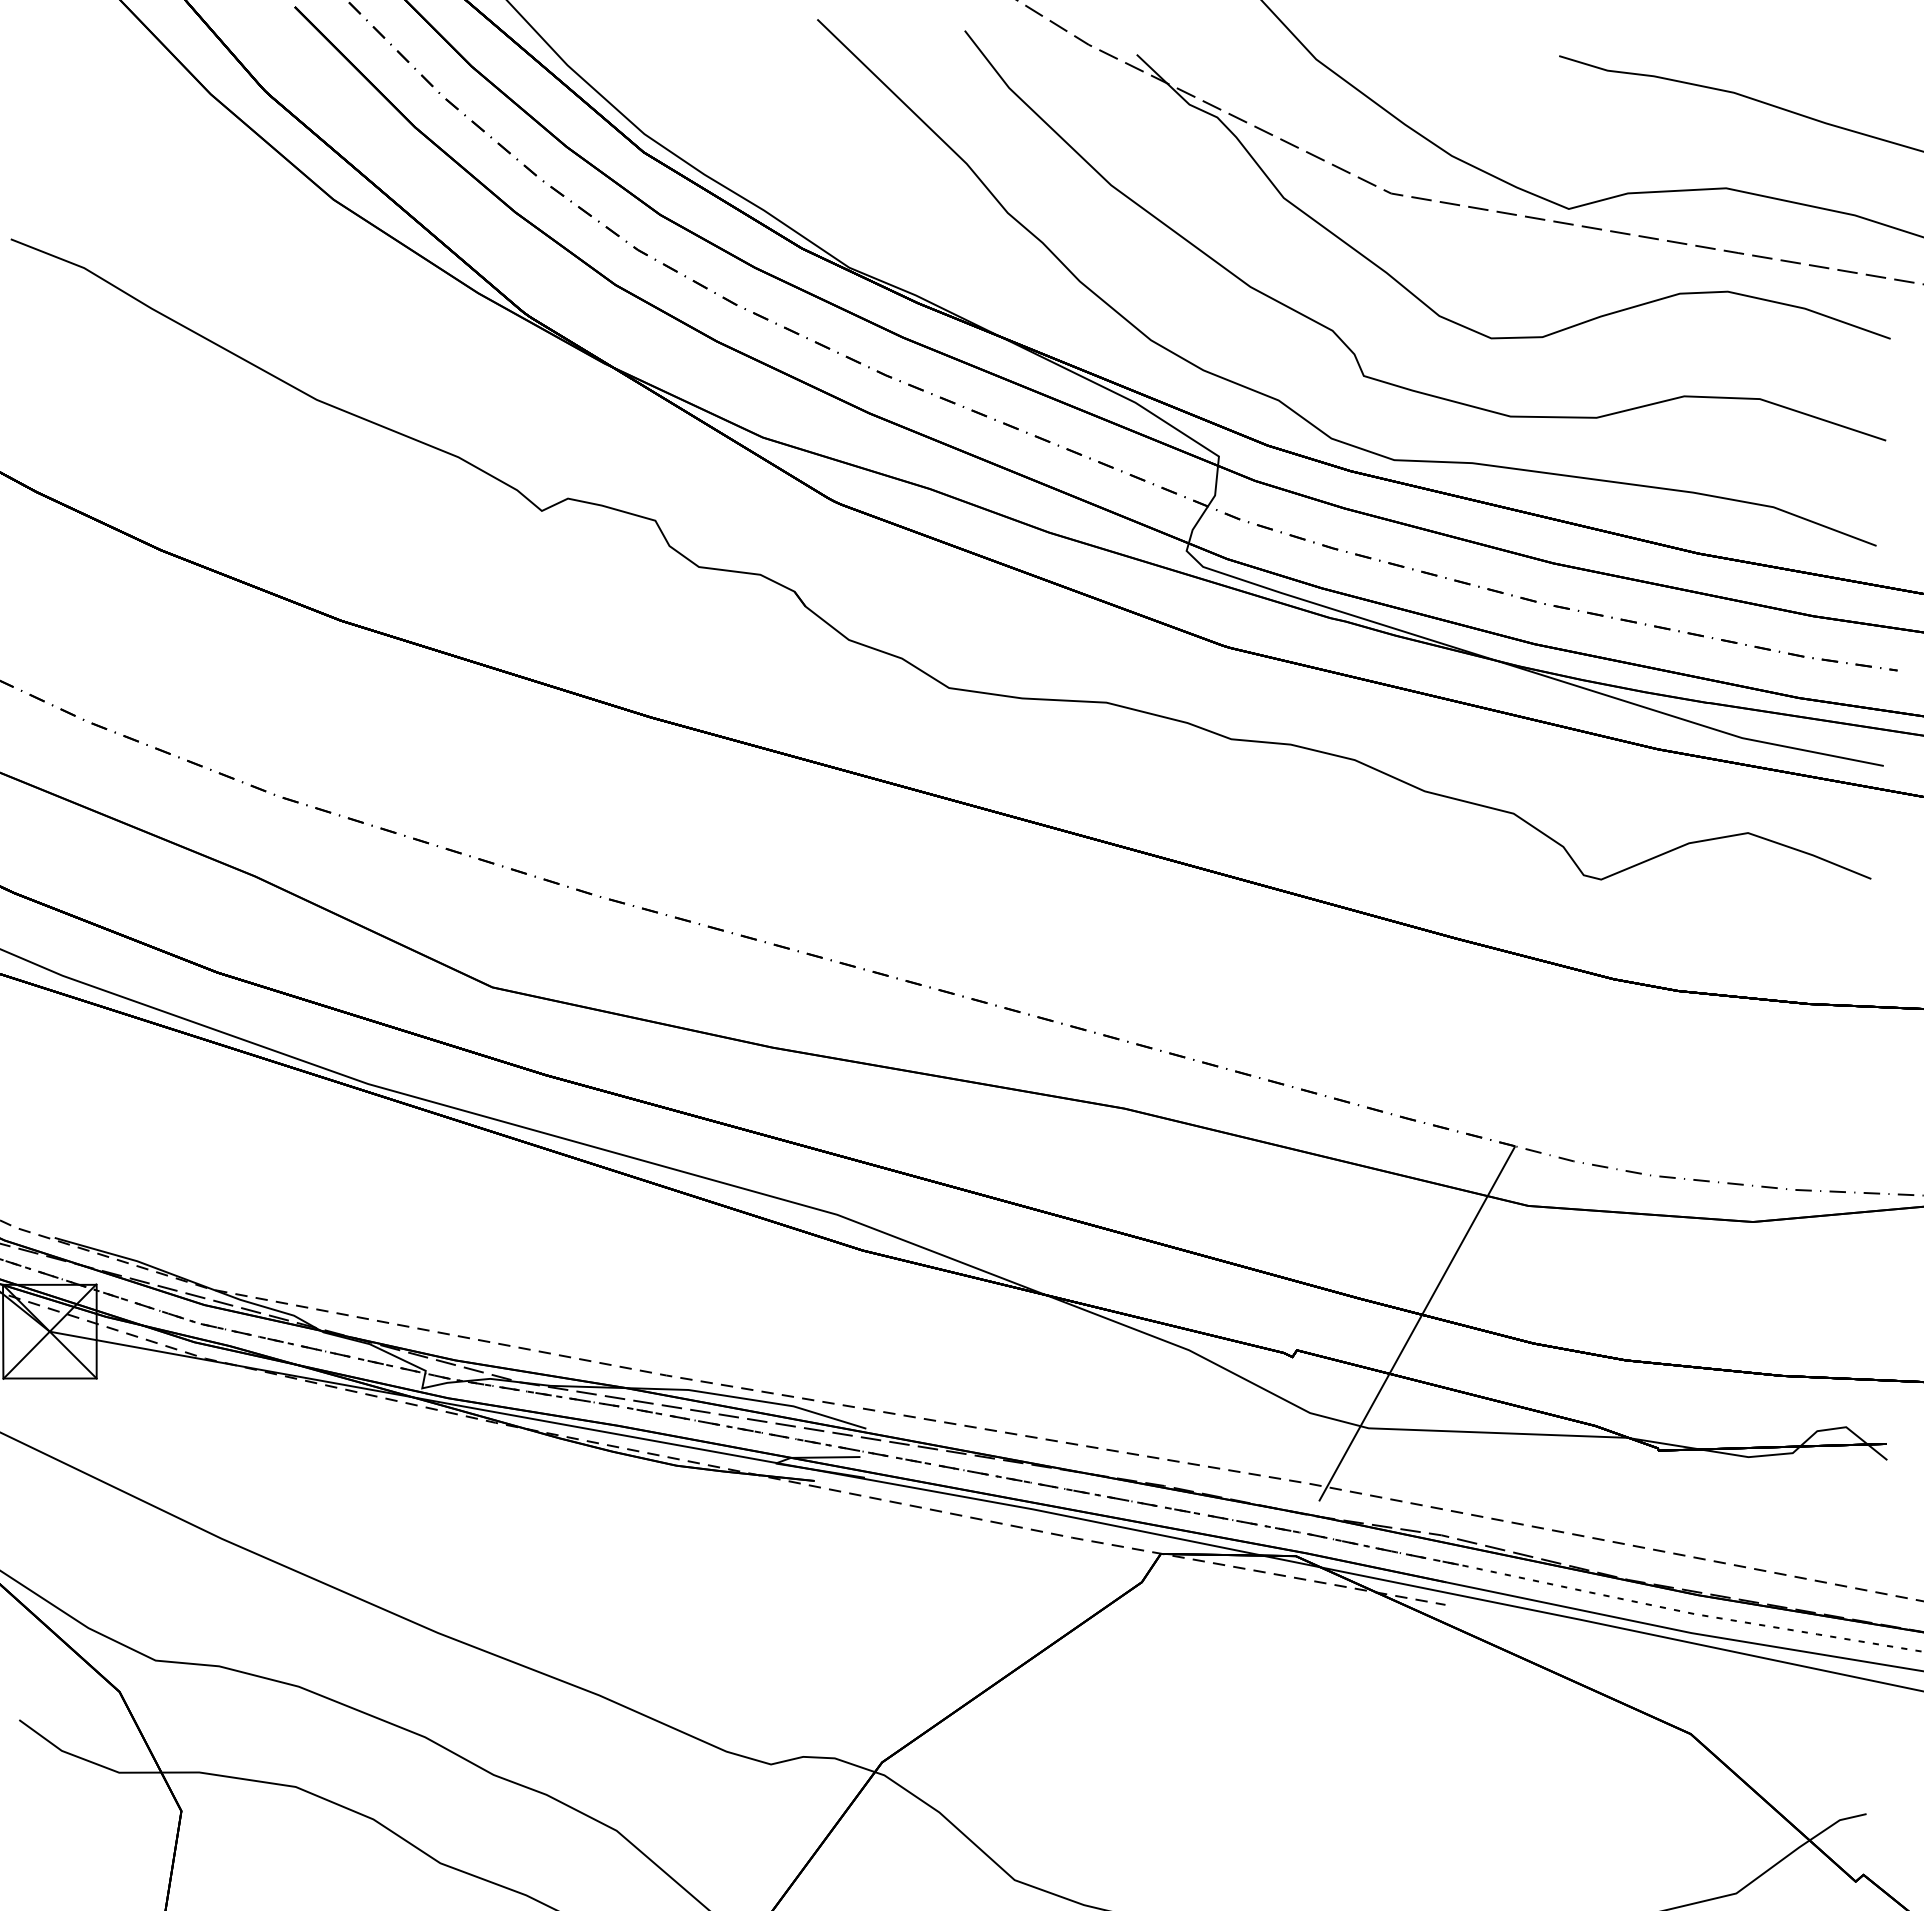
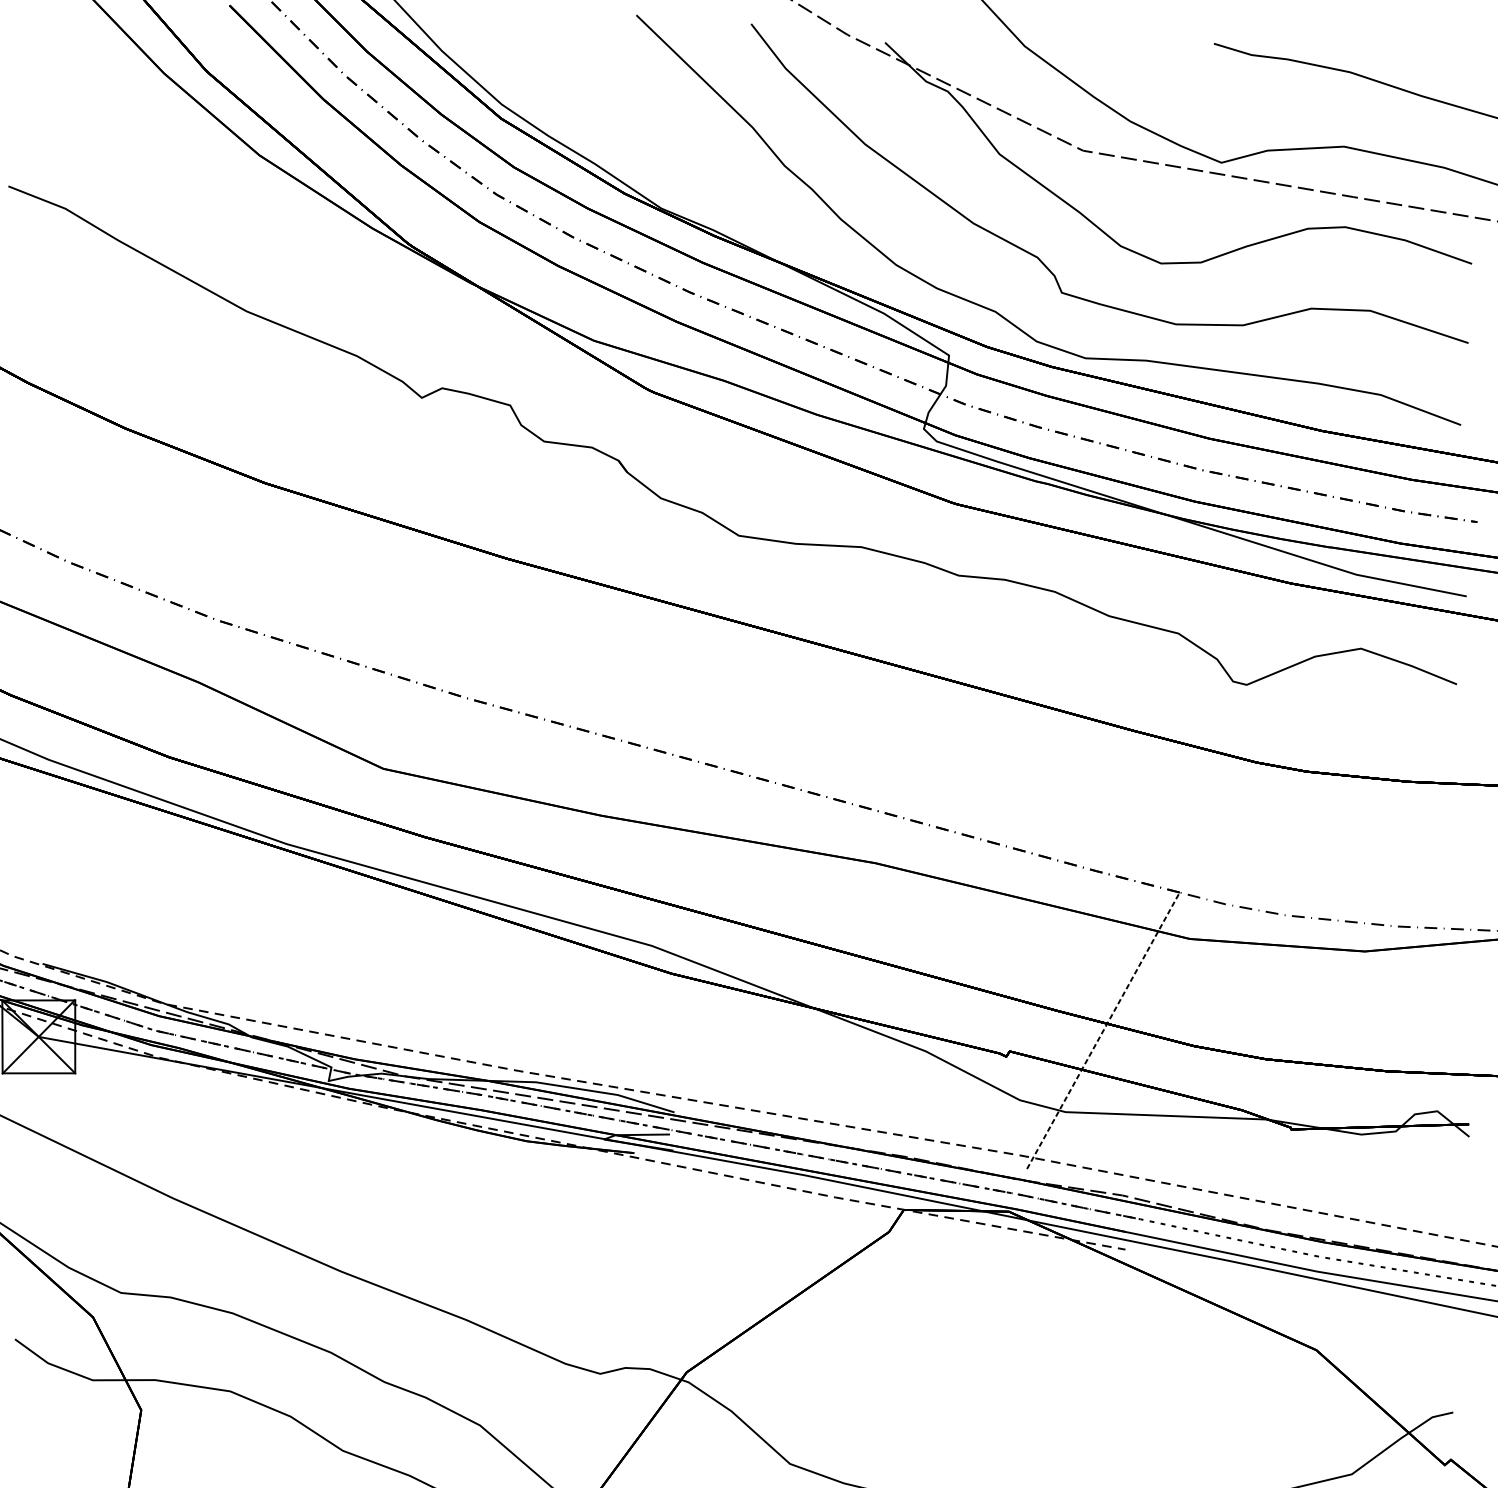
line: (1417, 1323) -> (1103, 1030), solid -> dashed

